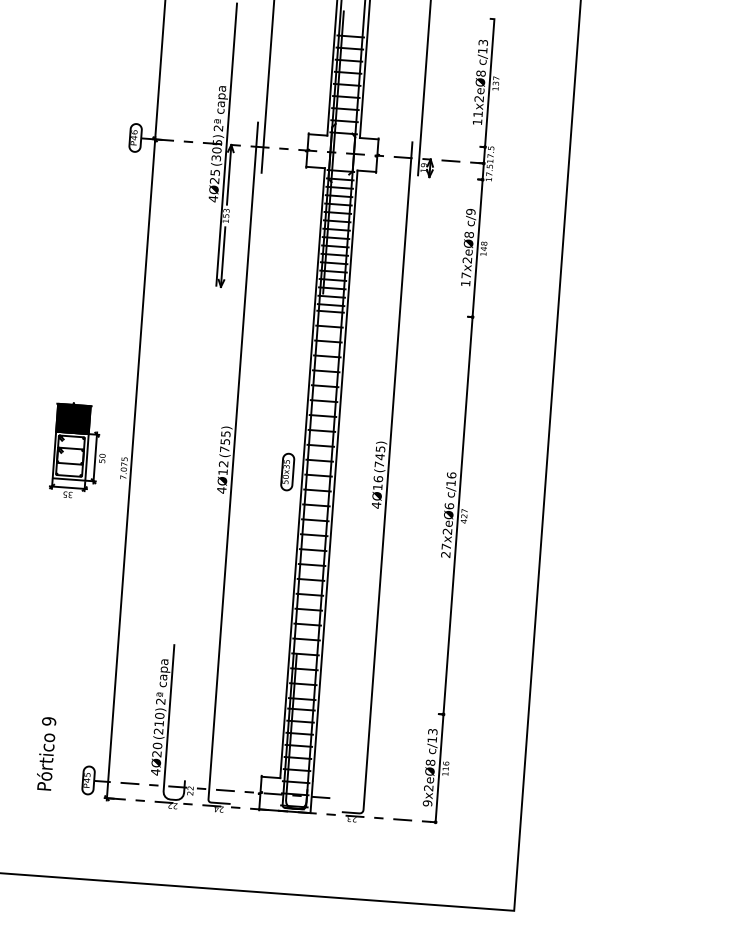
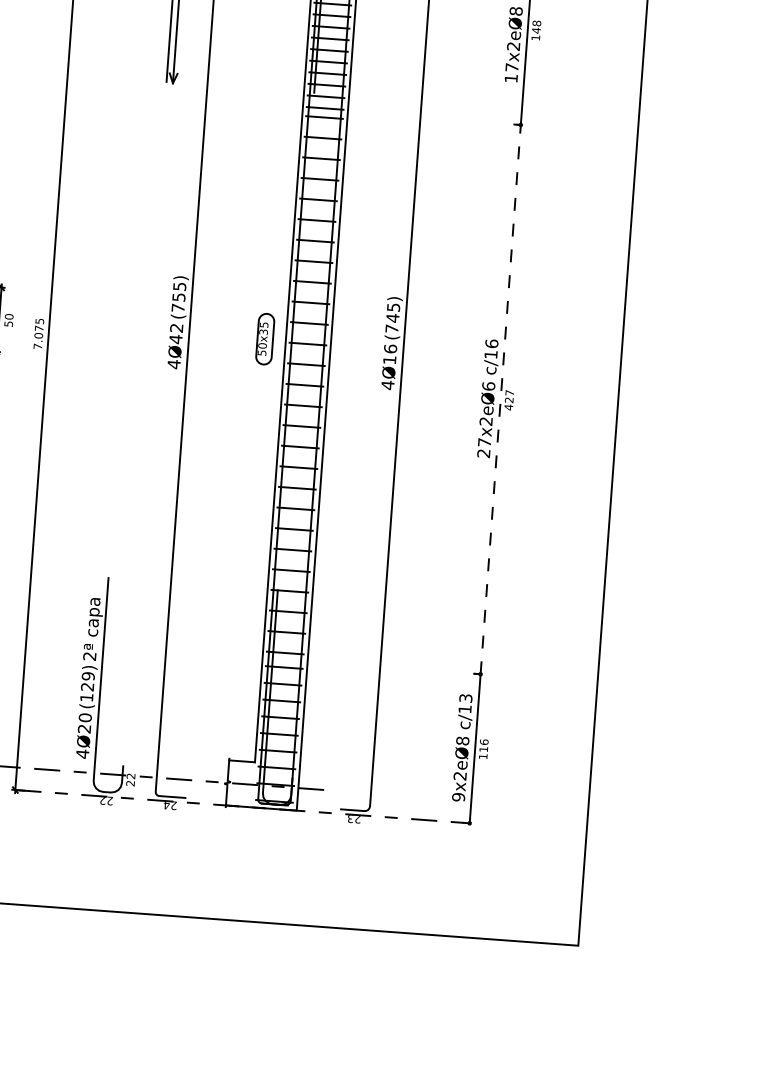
text: (222, 472) -> (175, 339), 4Ø12 -> 4Ø42
line: (458, 512) -> (501, 395), solid -> dashed
text: (158, 723) -> (86, 686), (210) -> (129)

